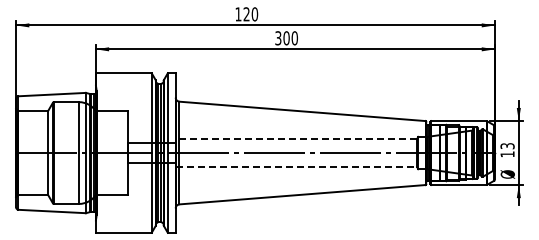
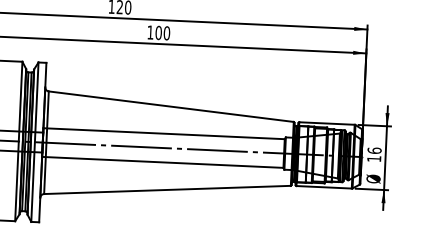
text: (278, 38) -> (150, 32), 300 -> 100
line: (296, 138) -> (164, 133), dashed -> solid
text: (507, 146) -> (374, 151), 13 -> 16
line: (296, 167) -> (162, 162), dashed -> solid

